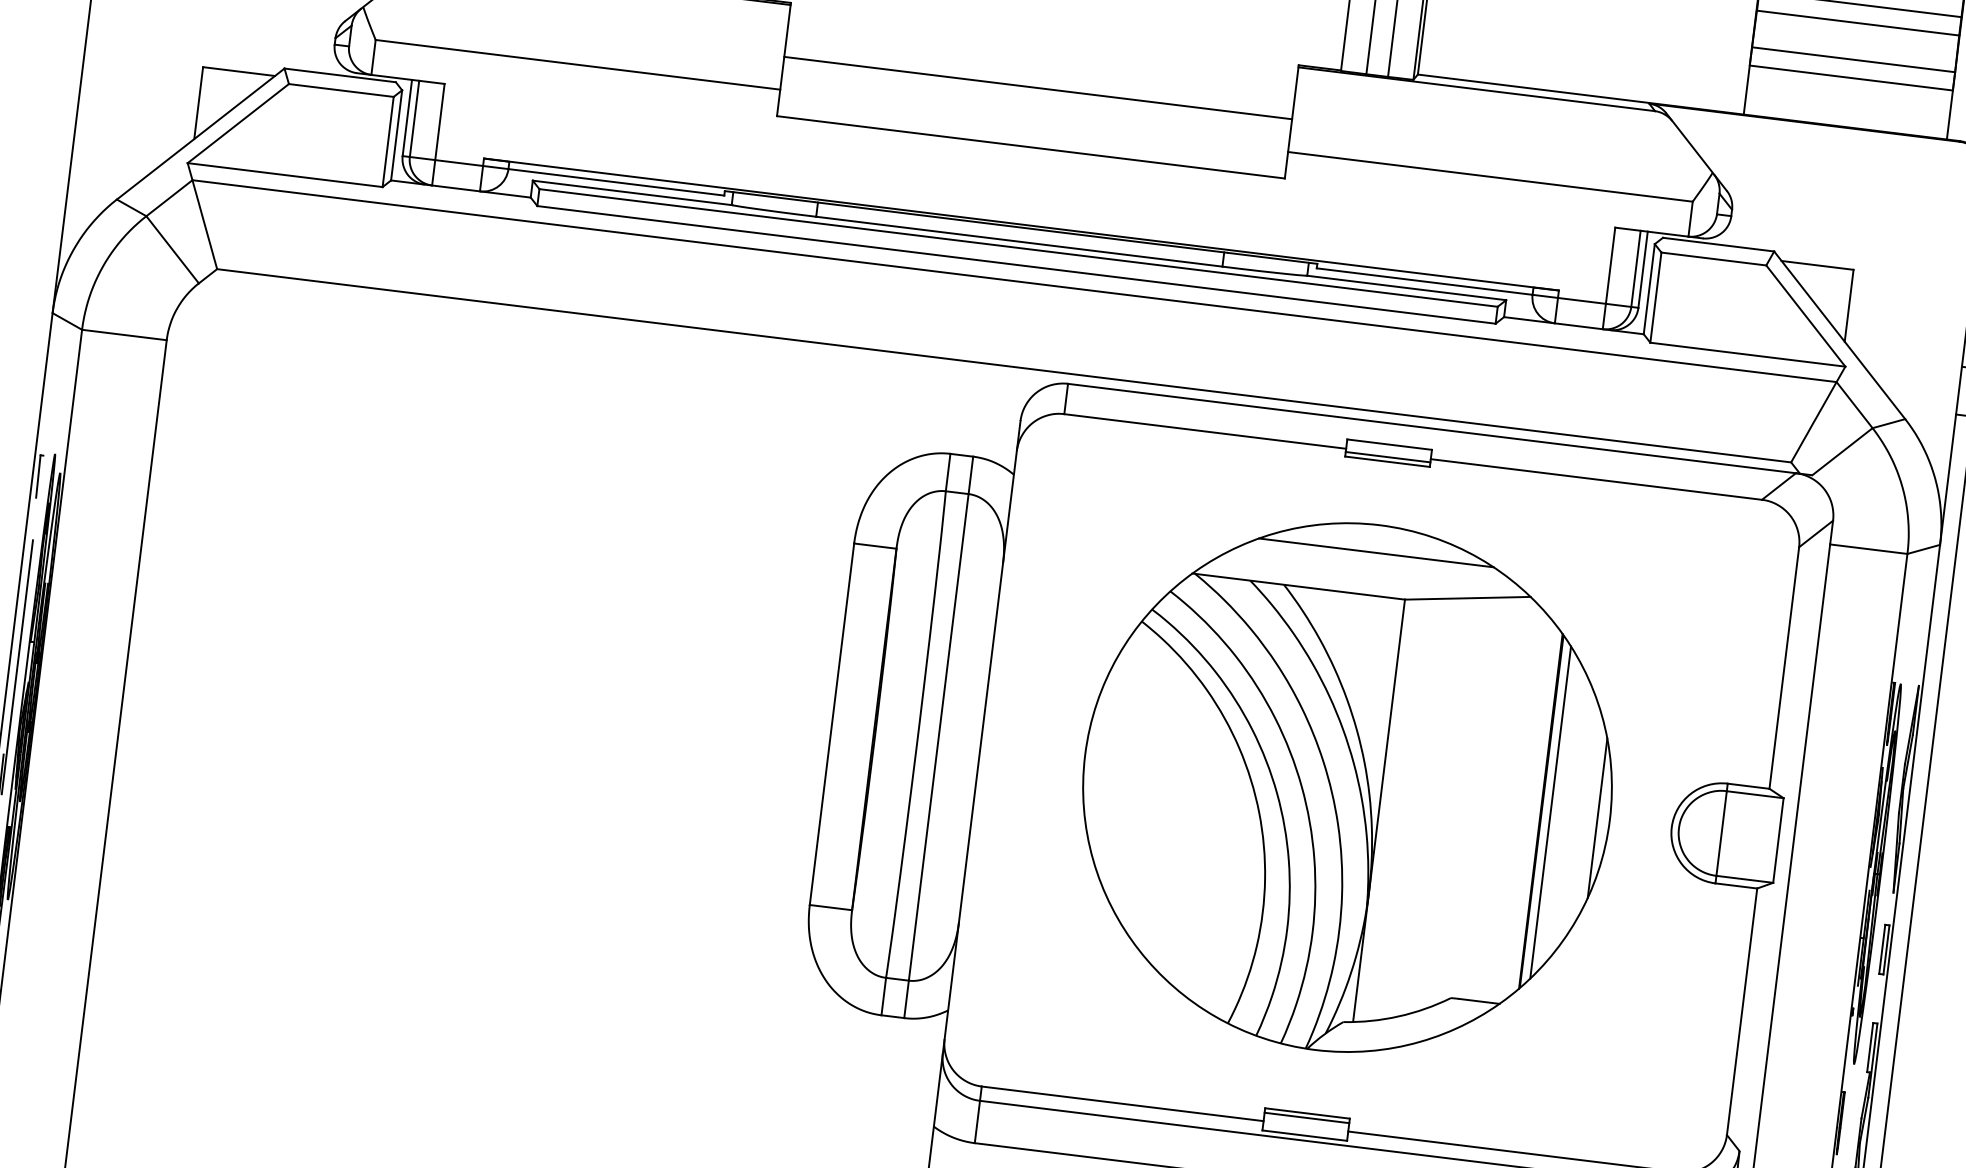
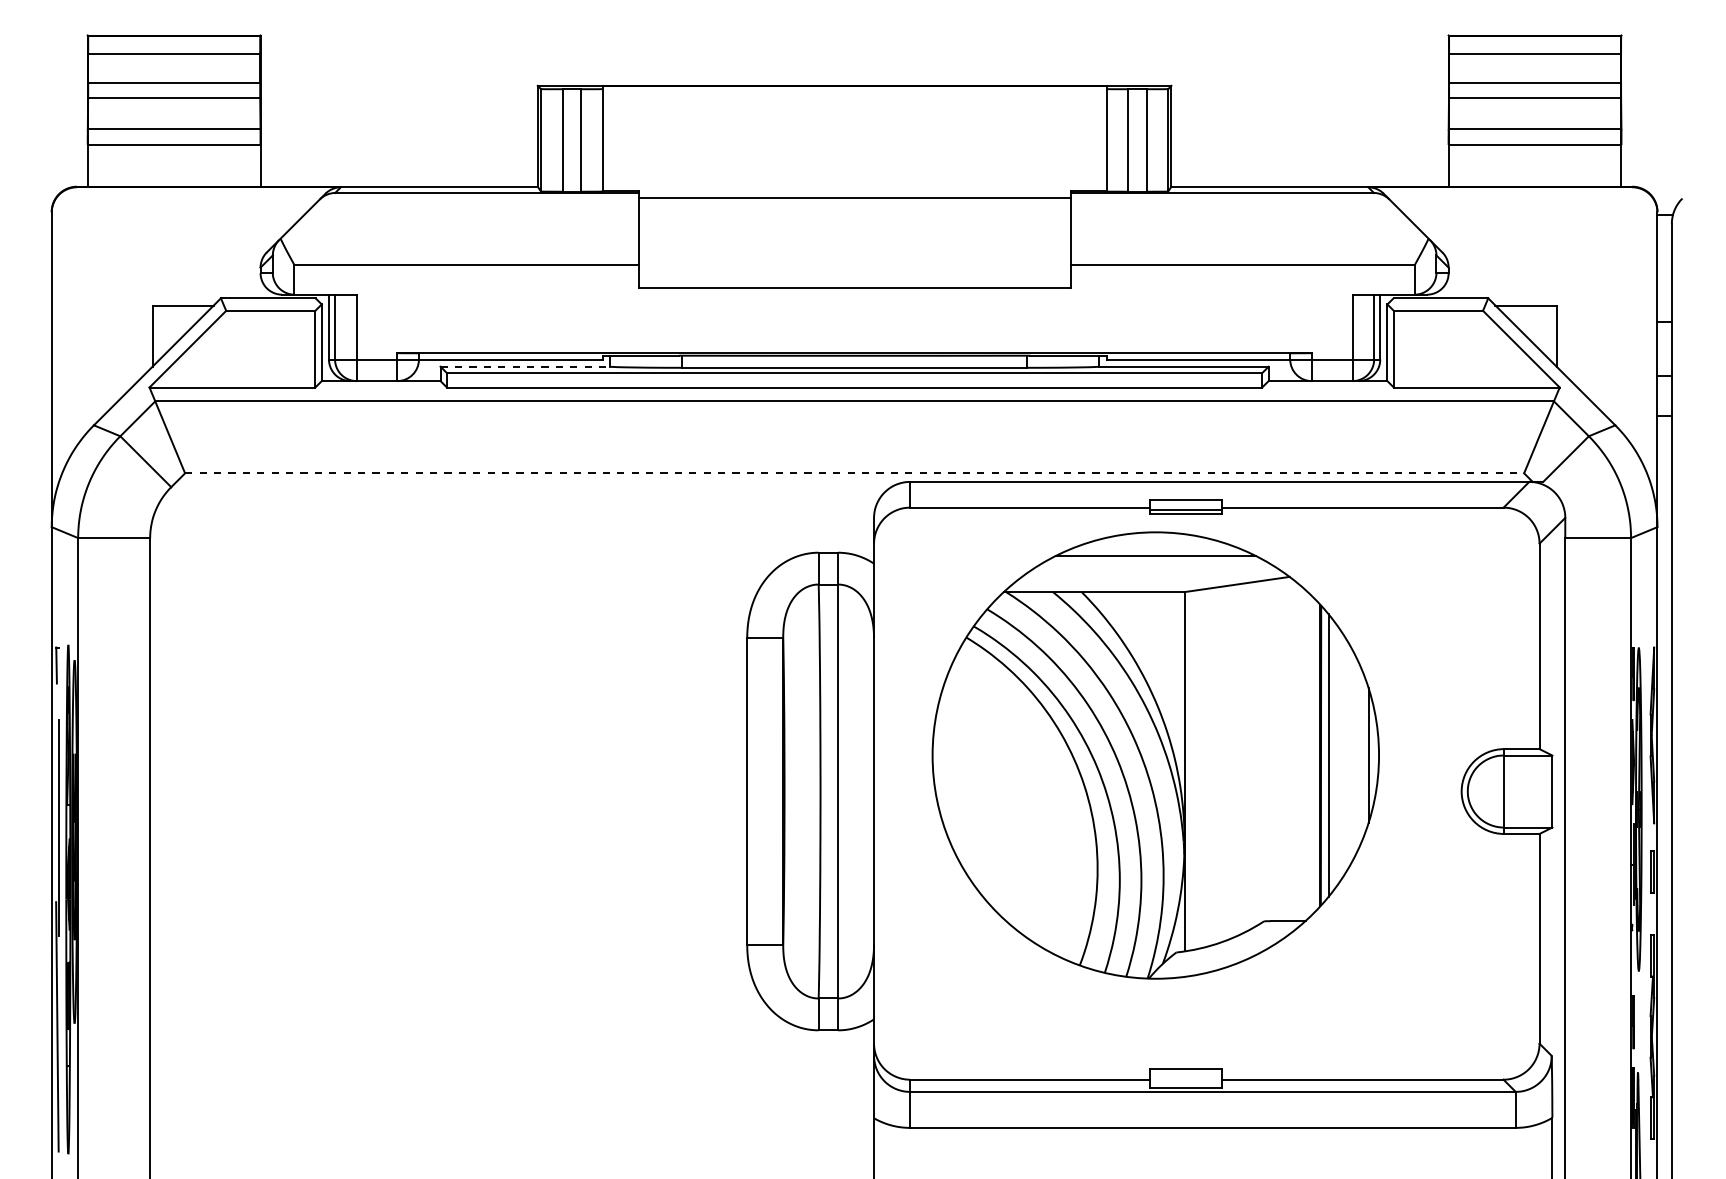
line: (1038, 88) -> (854, 198), moved
line: (632, 192) -> (525, 366), solid -> dashed
line: (1003, 365) -> (854, 473), solid -> dashed
part: (1347, 787) -> (1155, 755), moved
line: (1306, 1117) -> (1185, 1072), removed

